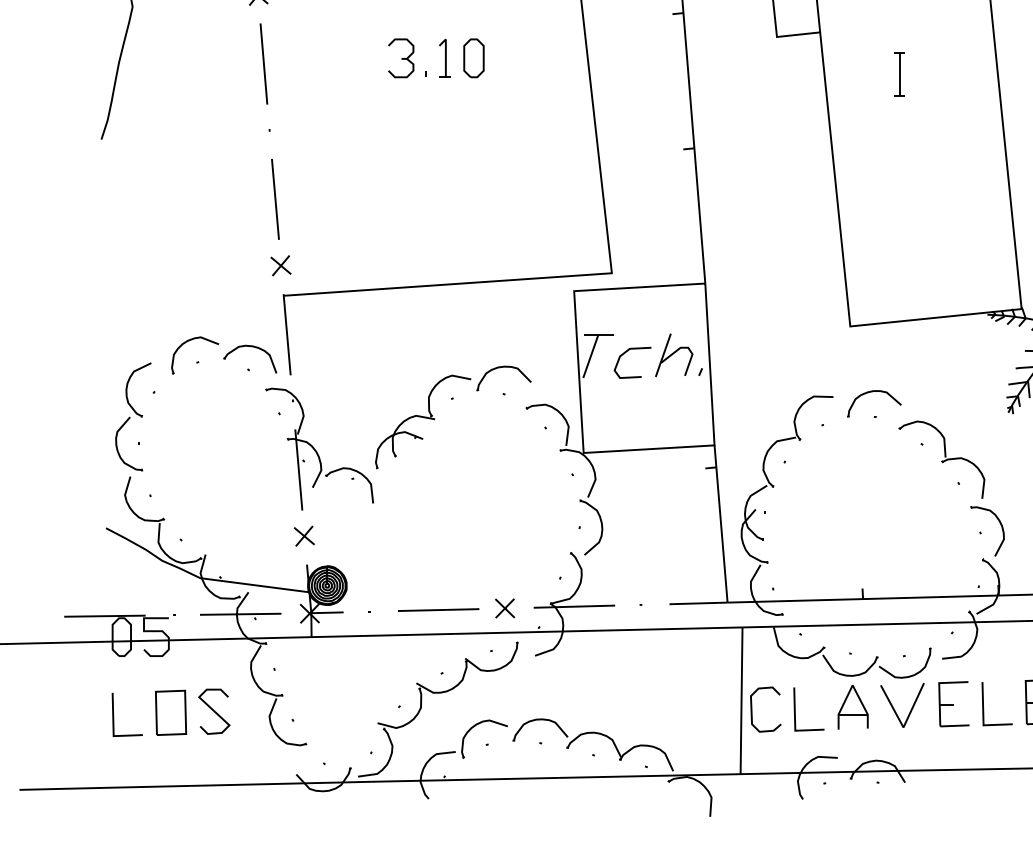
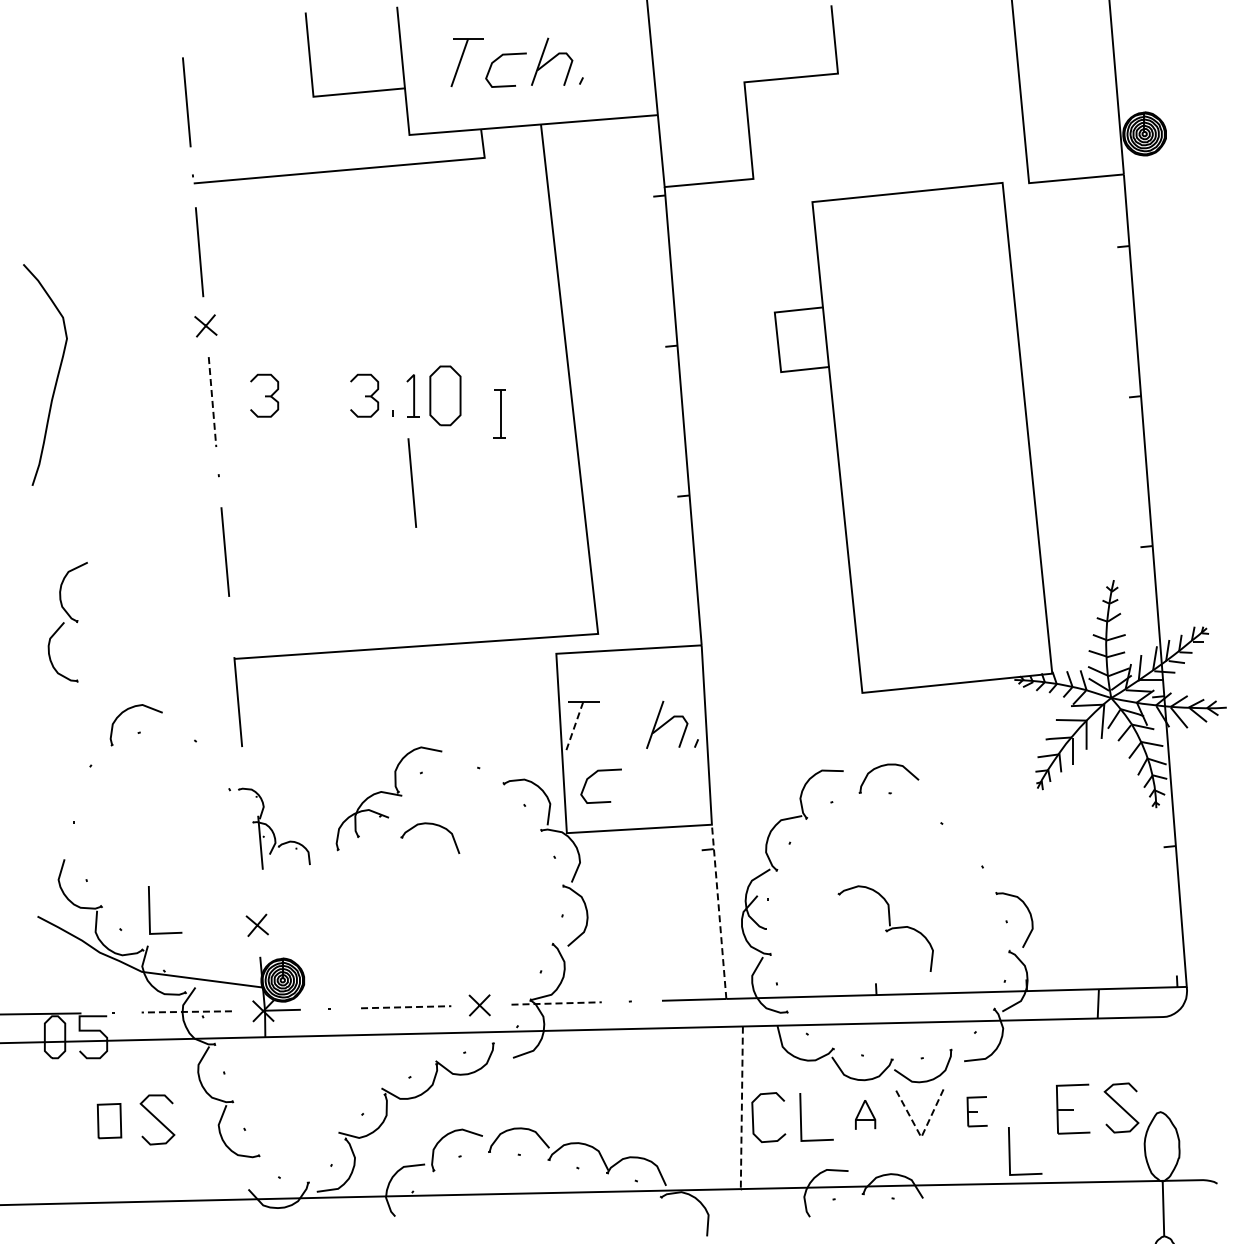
part: (310, 58) -> (264, 395), added
part: (473, 58) -> (444, 395), size x1.4
line: (263, 64) -> (212, 402), solid -> dashed
part: (899, 74) -> (499, 413), moved
line: (444, 136) -> (412, 482), added
part: (281, 265) -> (231, 625), removed
part: (253, 347) -> (434, 825), moved
curve: (624, 354) -> (592, 776), moved
line: (590, 356) -> (574, 726), solid -> dashed
part: (503, 367) -> (478, 738), removed
part: (133, 417) -> (67, 622), moved
part: (319, 448) -> (274, 828), size x0.6
part: (941, 459) -> (885, 928), moved
line: (721, 523) -> (719, 911), solid -> dashed
line: (574, 606) -> (556, 1003), solid -> dashed
line: (438, 610) -> (406, 1007), solid -> dashed
line: (240, 613) -> (186, 1011), solid -> dashed
line: (741, 702) -> (741, 1109), solid -> dashed
part: (954, 704) -> (977, 1111), size x0.6
line: (983, 704) -> (1010, 1151), moved
part: (853, 706) -> (865, 1114), size x0.6
part: (170, 712) -> (109, 1120), size x0.7
line: (114, 714) -> (150, 910), moved
line: (903, 727) -> (921, 1137), solid -> dashed

